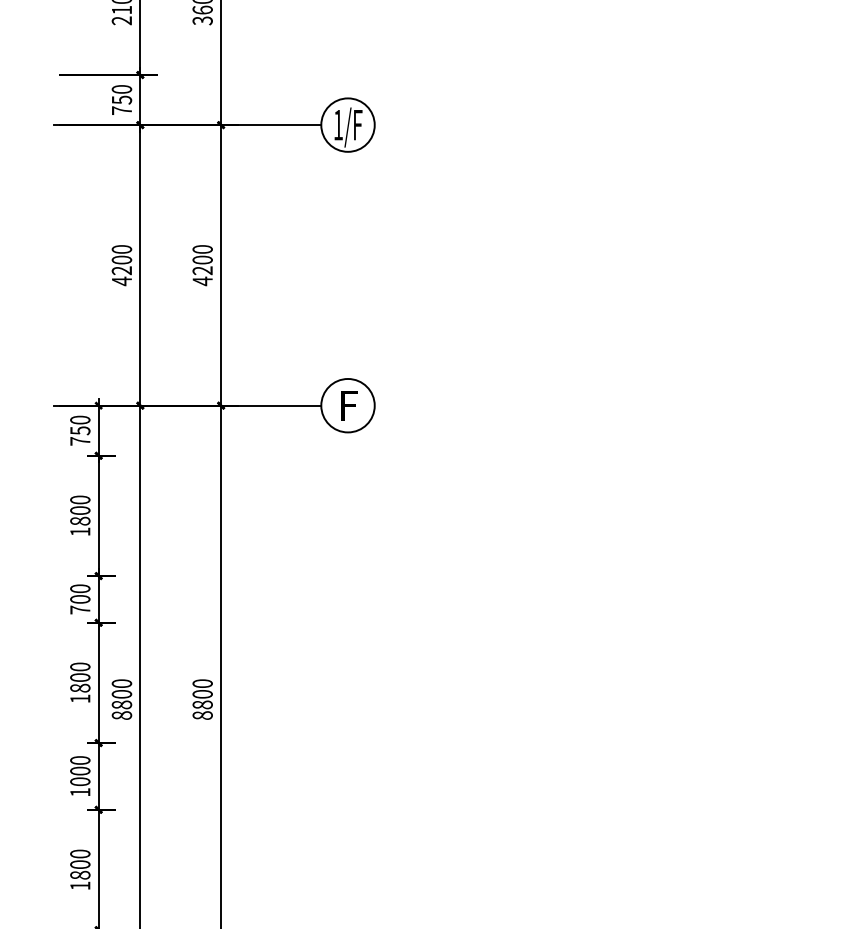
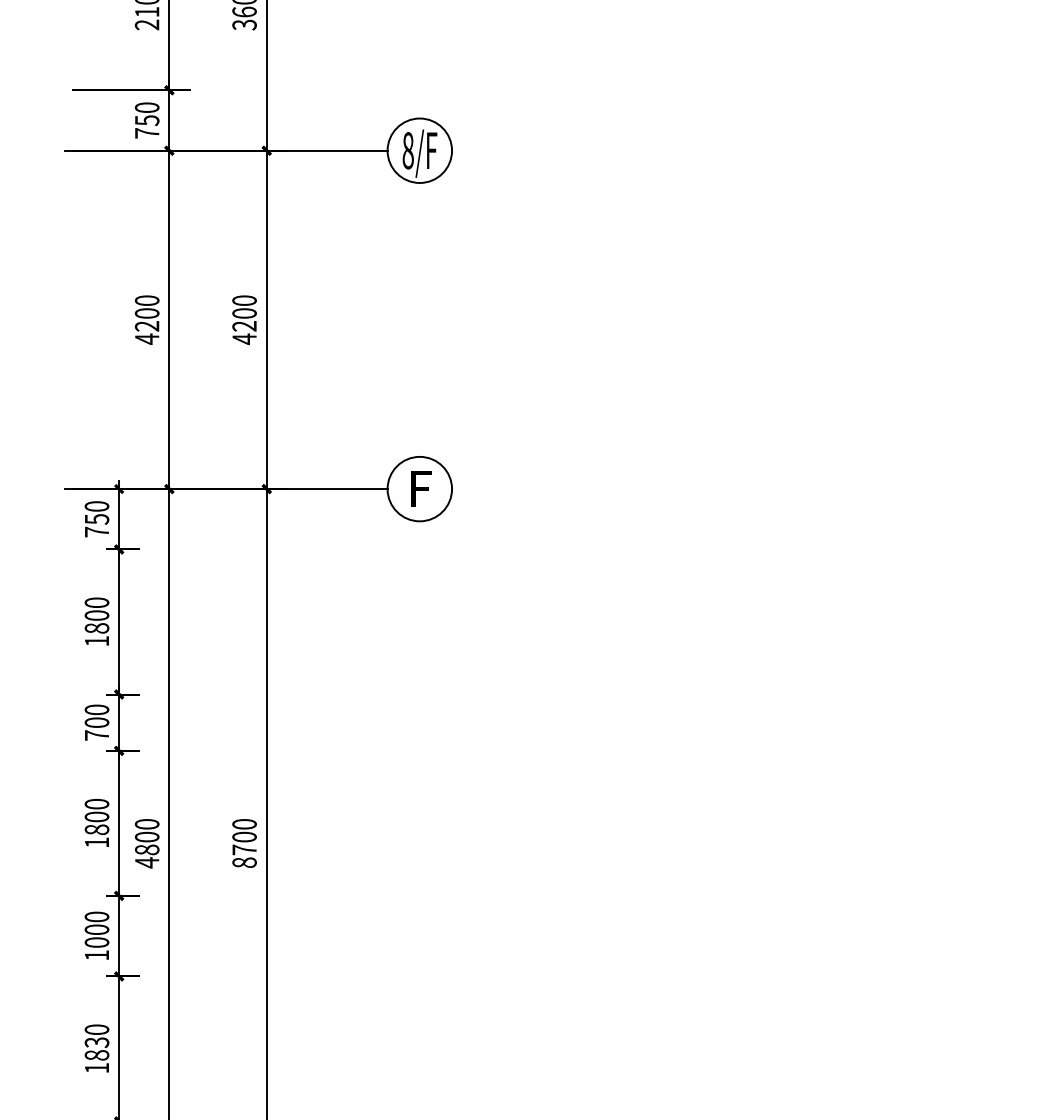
text: (338, 124) -> (408, 149), 1/F -> 8/F
text: (202, 704) -> (244, 849), 8800 -> 8700
text: (121, 715) -> (146, 862), 8800 -> 4800
text: (80, 864) -> (97, 1042), 1800 -> 1830

